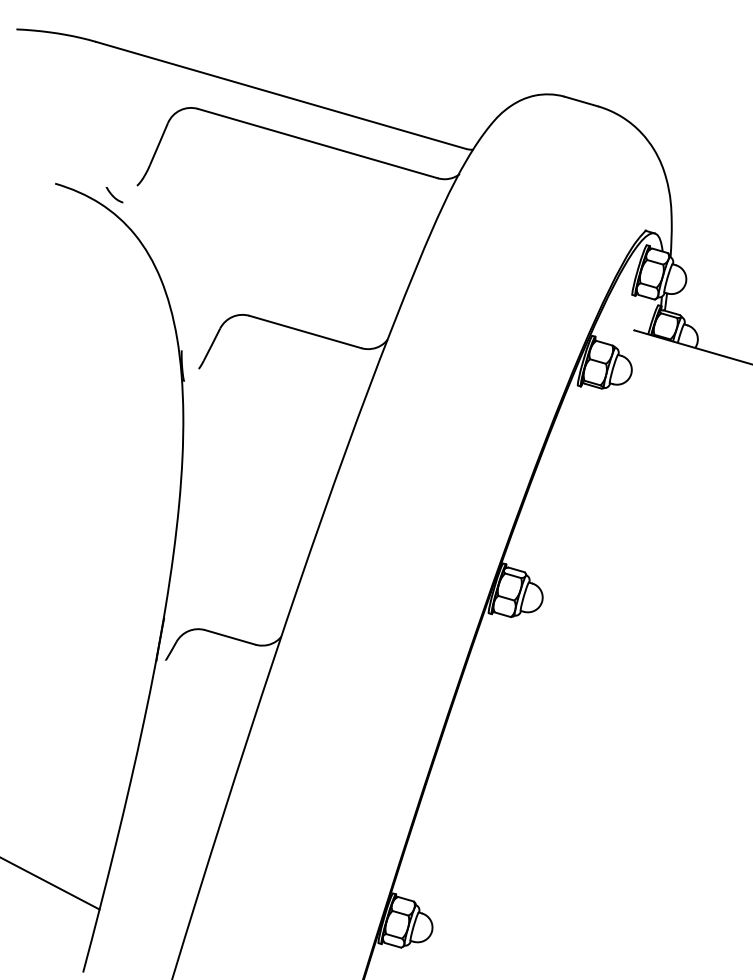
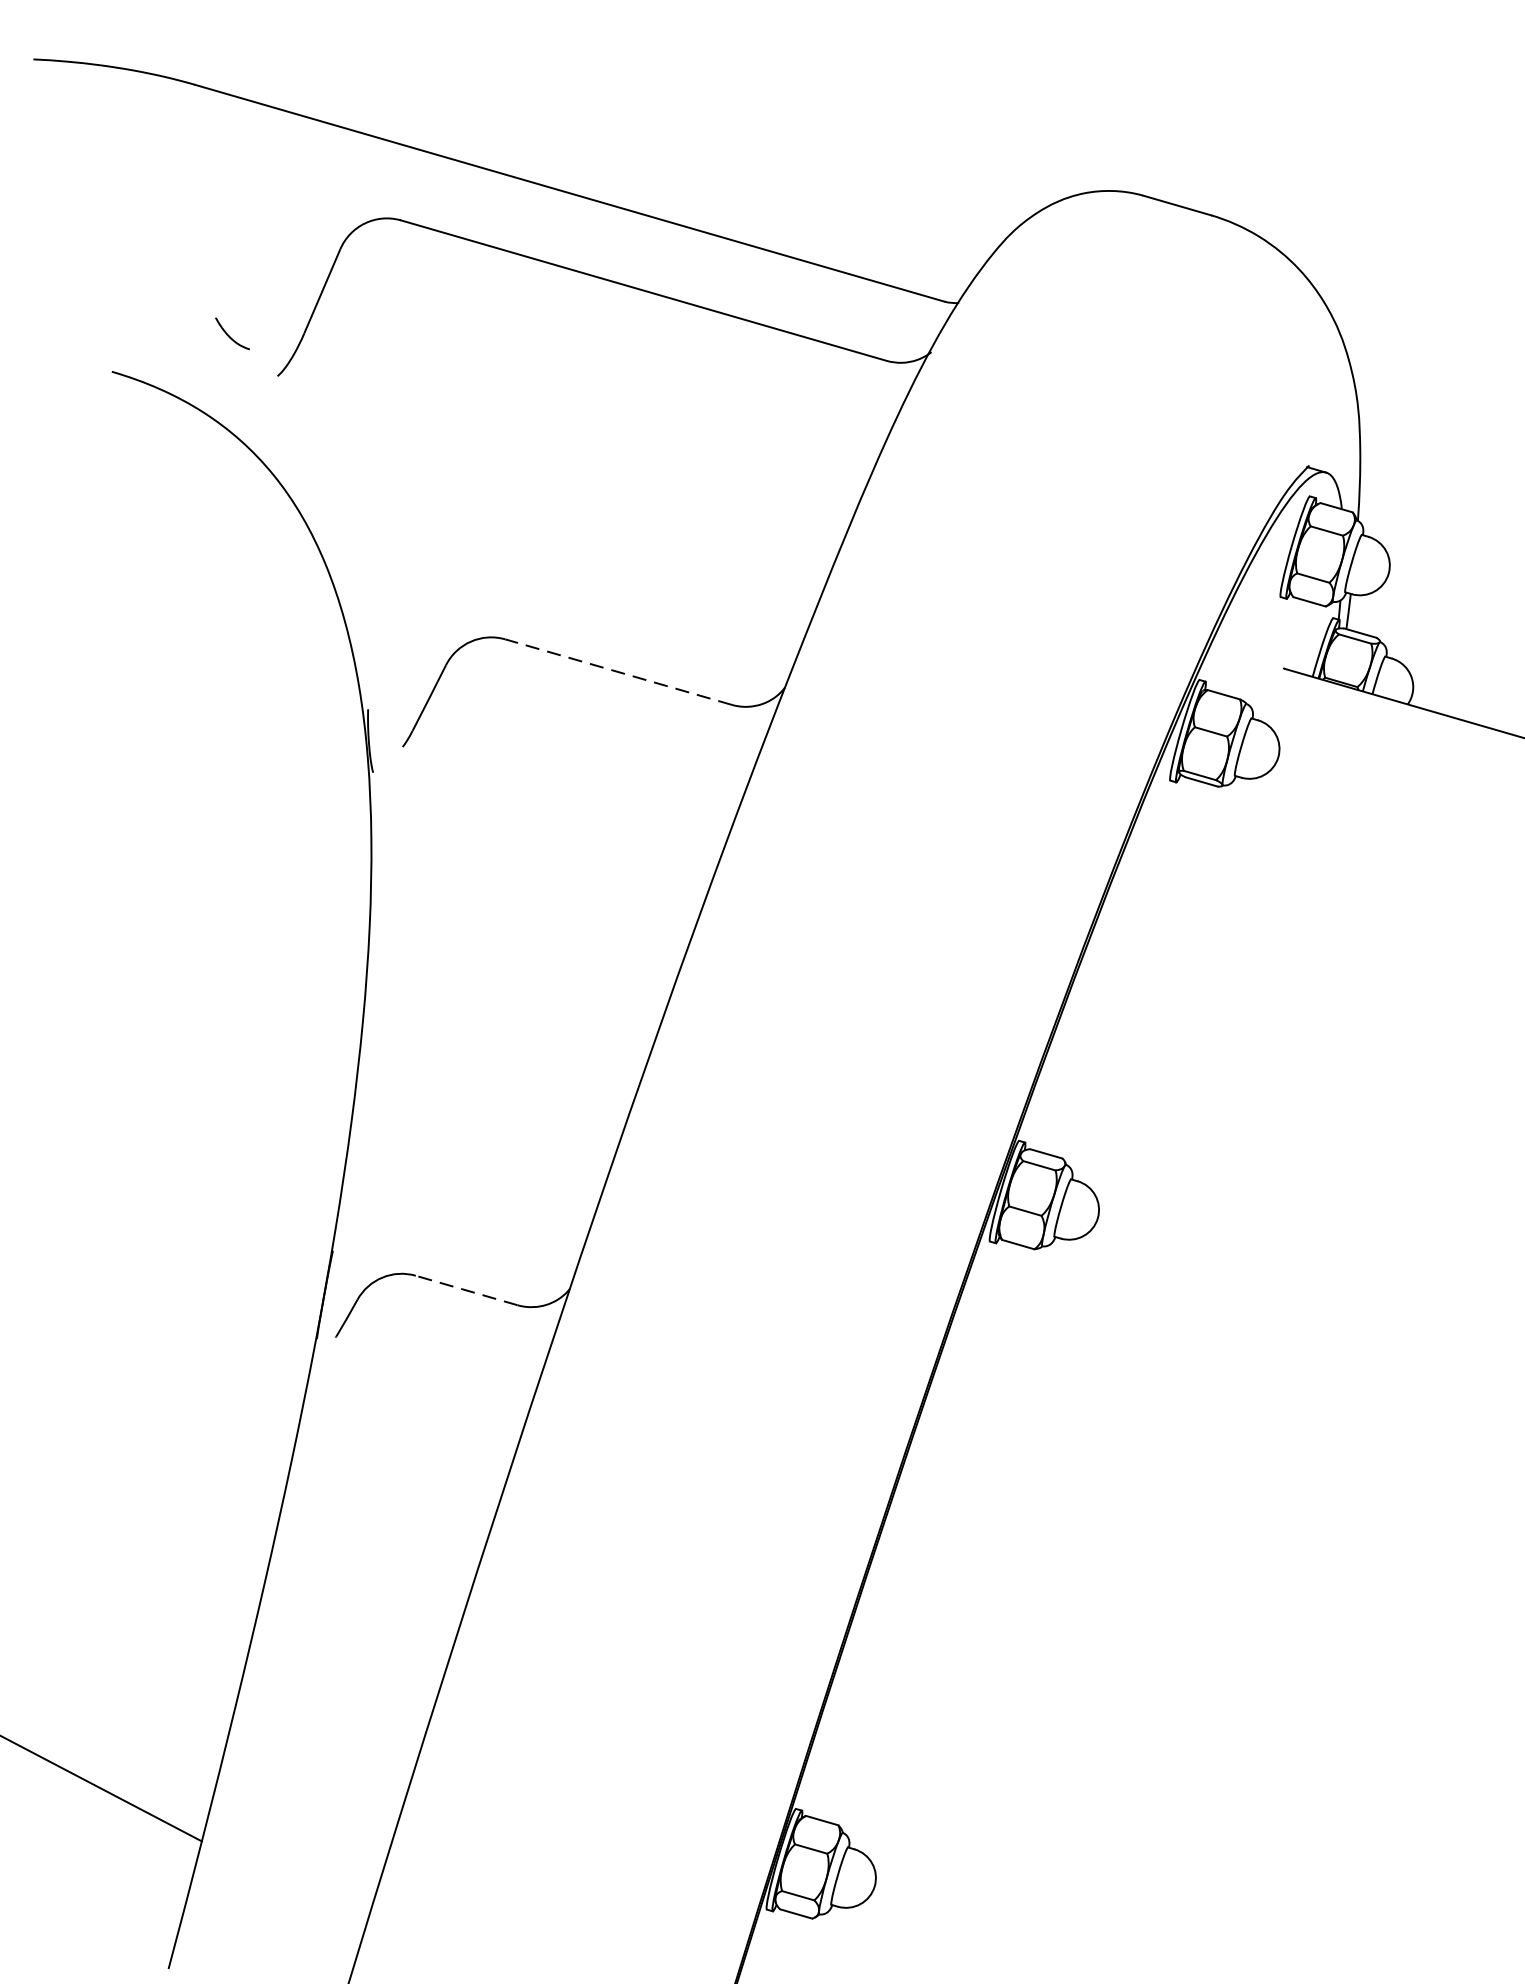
curve: (113, 195) -> (230, 334), moved
line: (304, 331) -> (616, 671), solid -> dashed
line: (229, 637) -> (464, 1290), solid -> dashed

